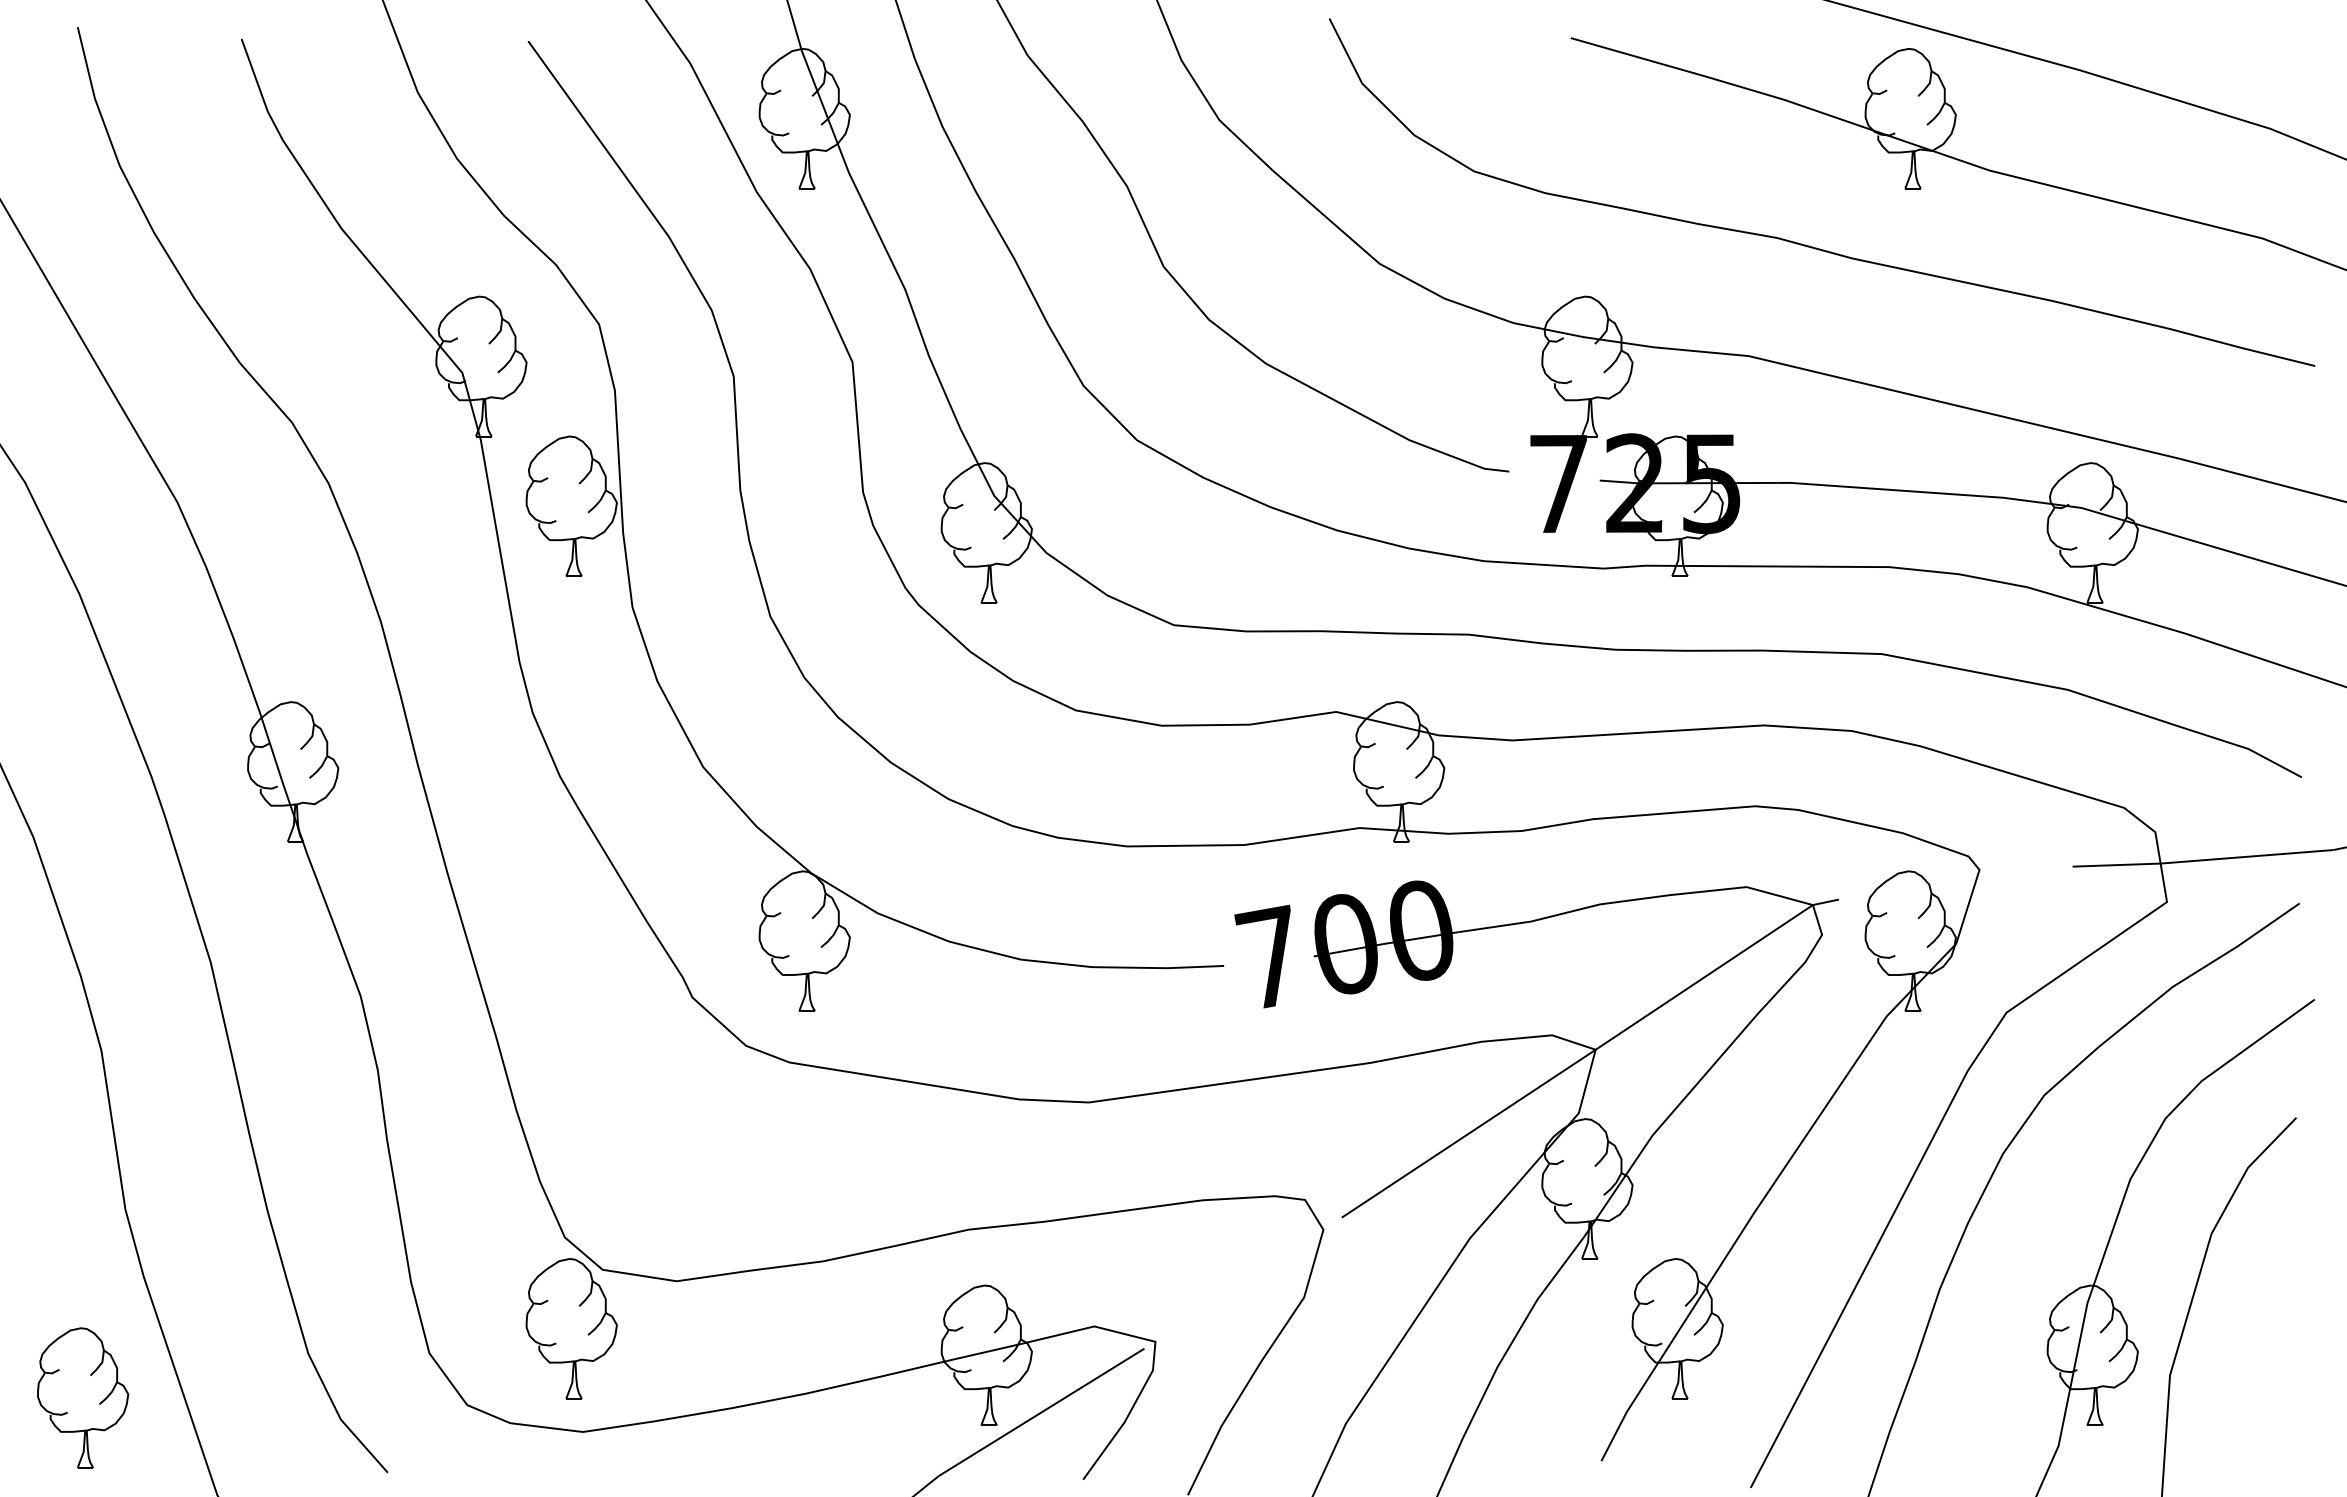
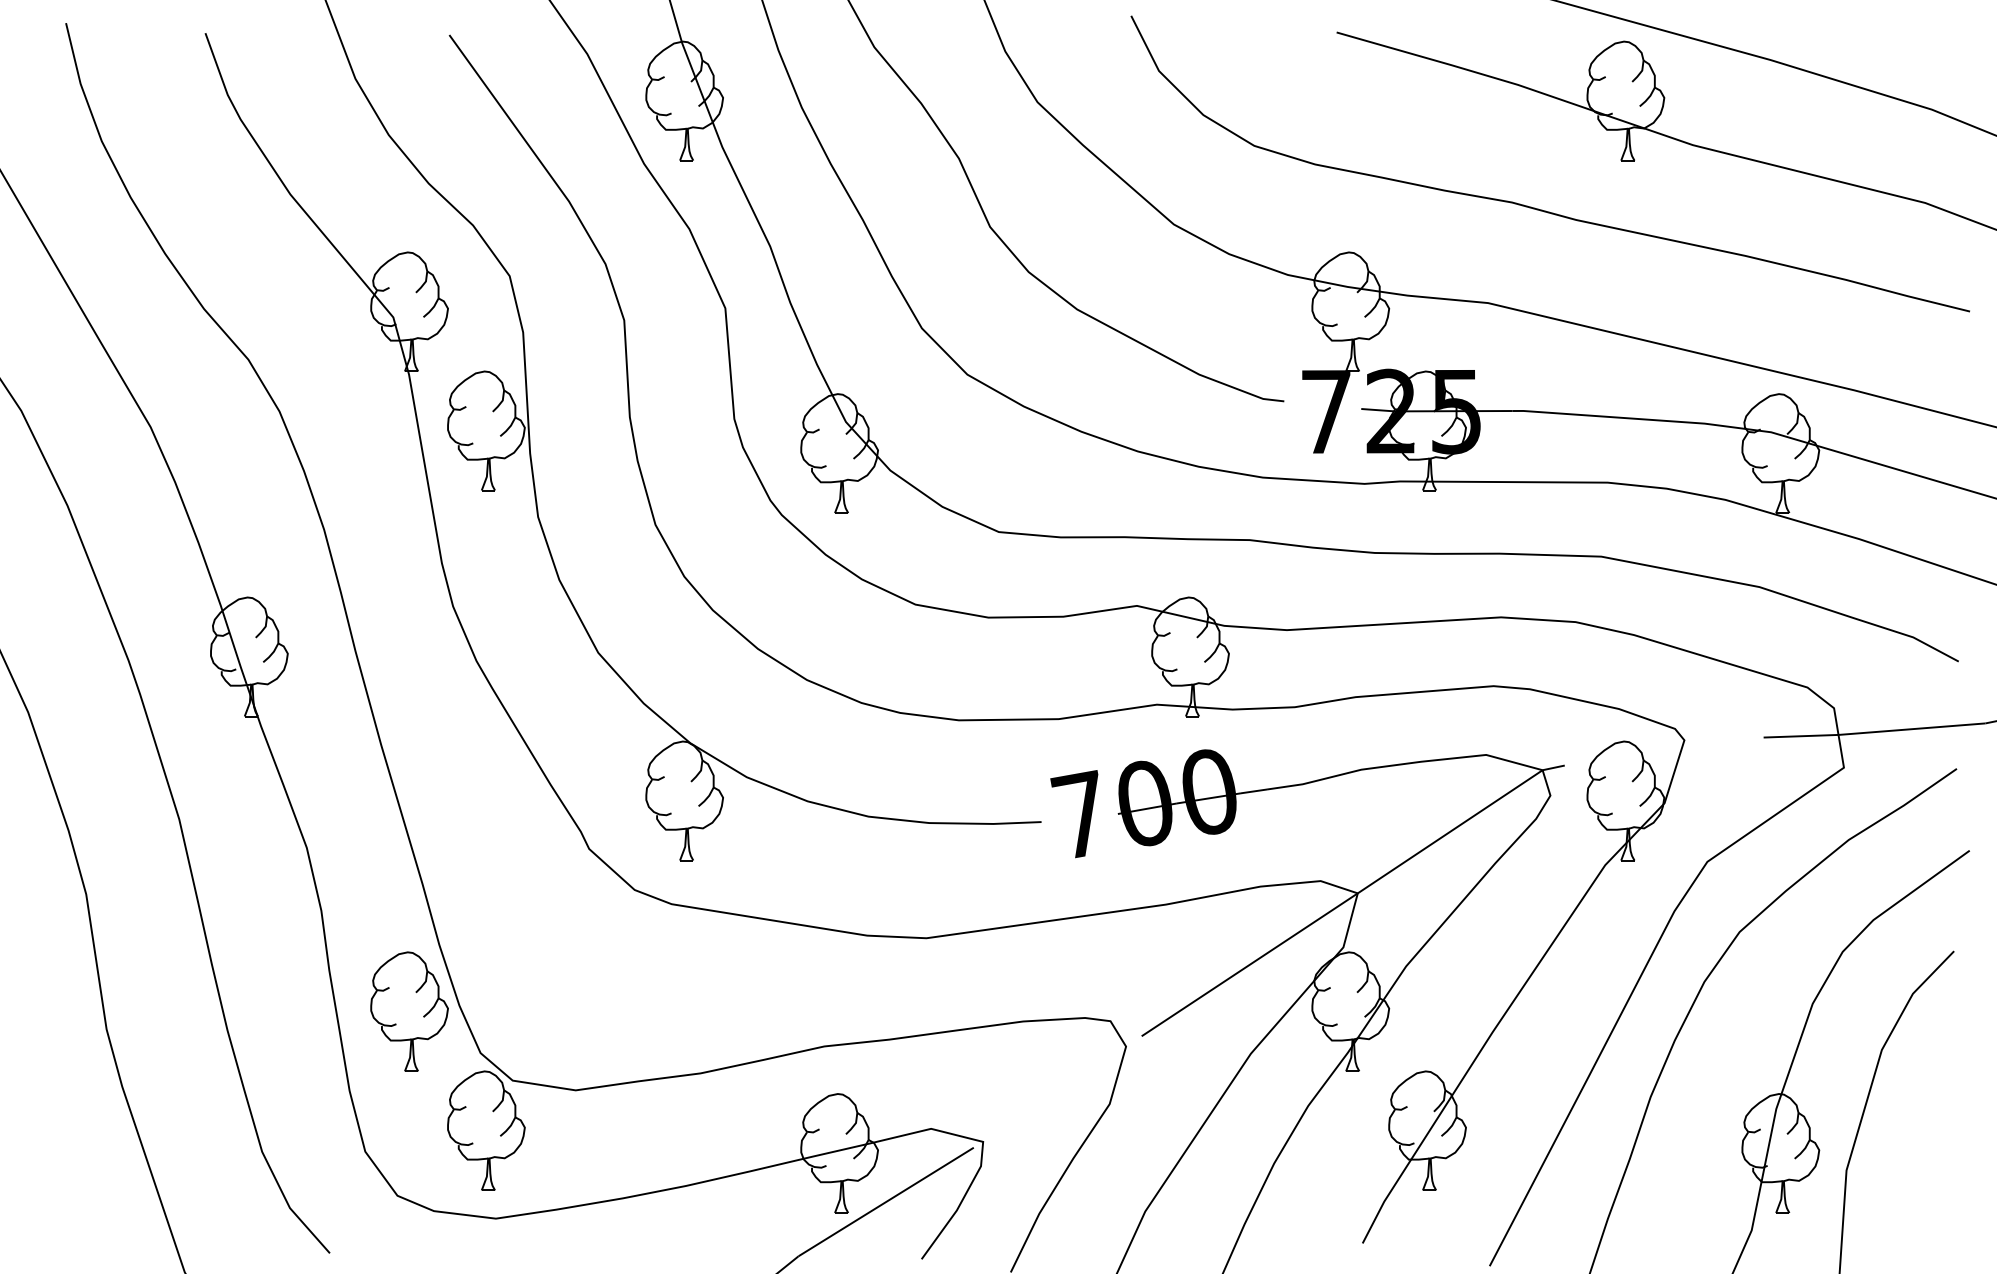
part: (83, 1397) -> (409, 1011), moved

